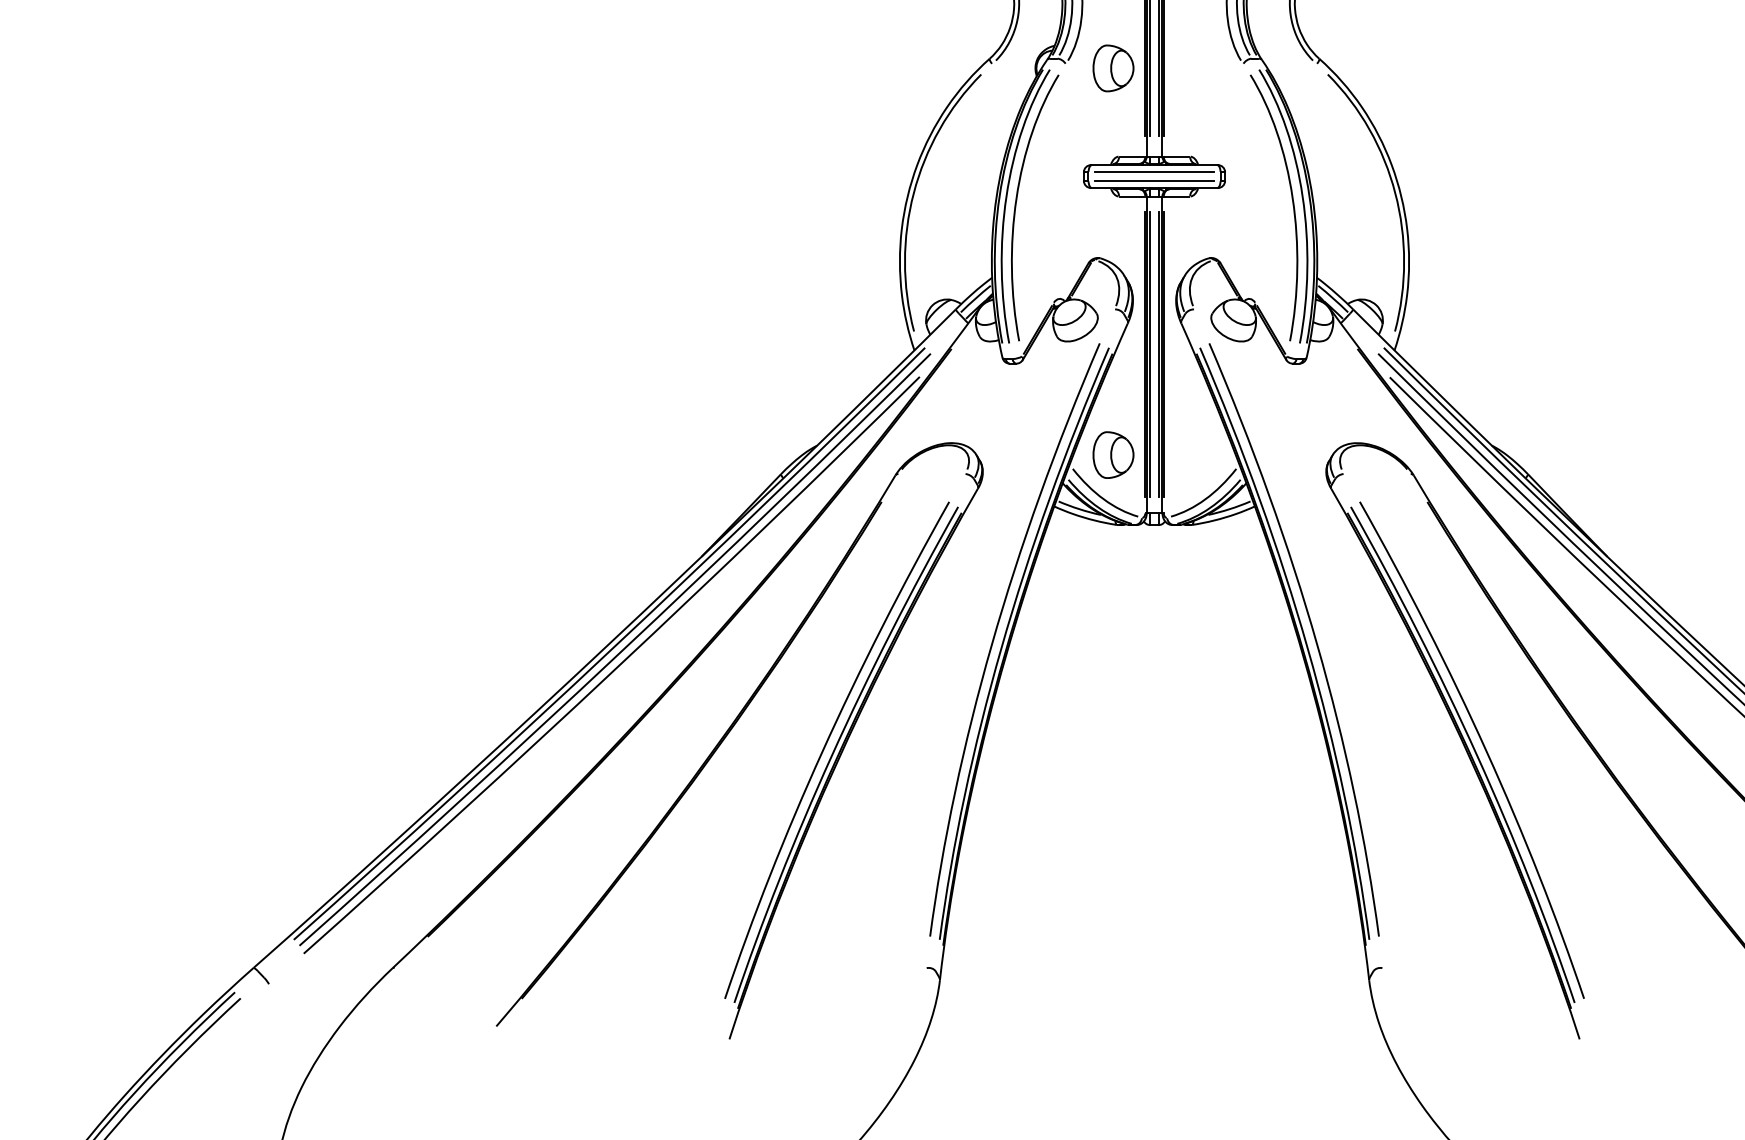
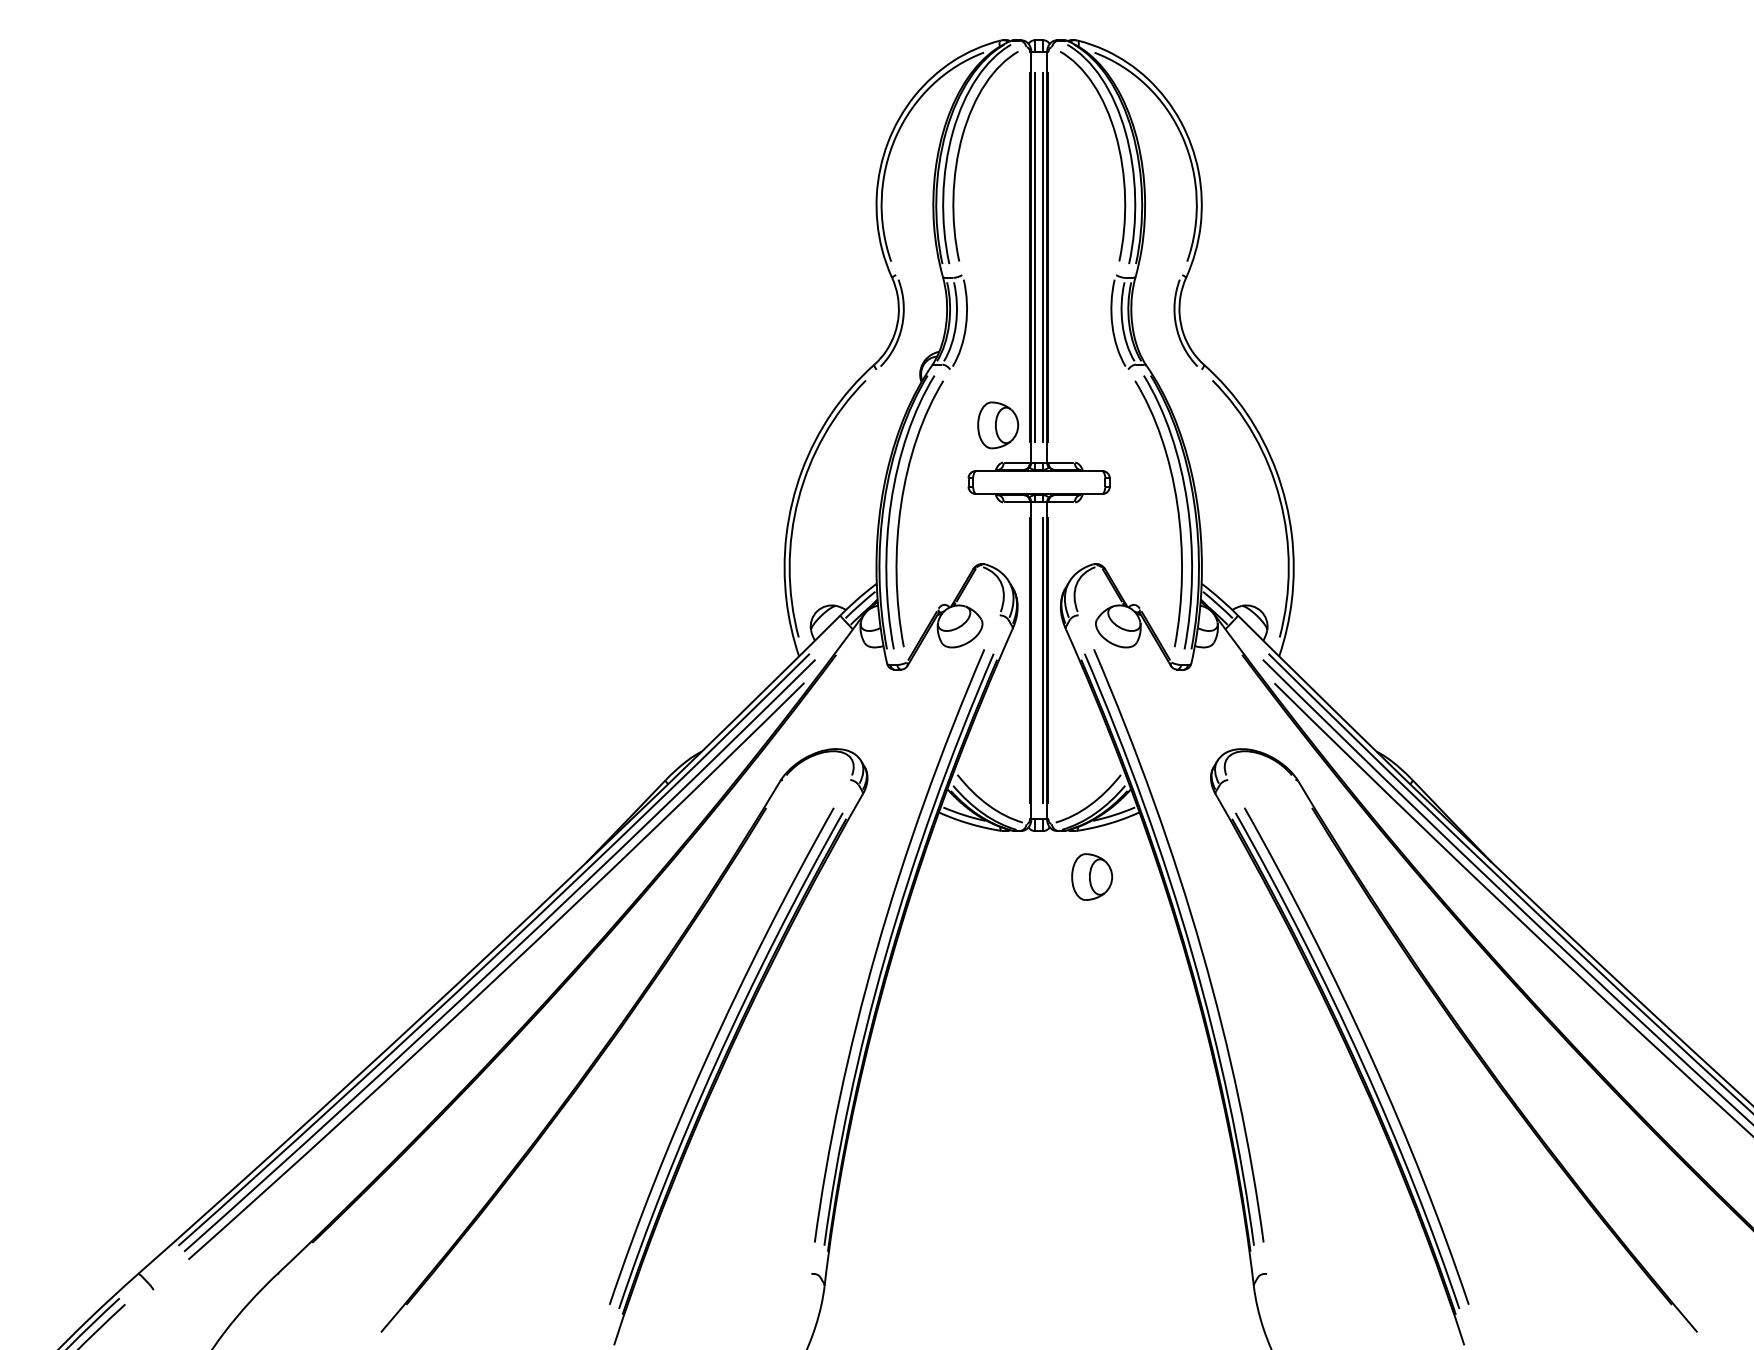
part: (1113, 68) -> (998, 425), moved
line: (1154, 172) -> (1039, 478), removed
line: (1154, 180) -> (1039, 486), removed
line: (1149, 354) -> (1034, 660), removed
part: (1113, 454) -> (1092, 876), moved

